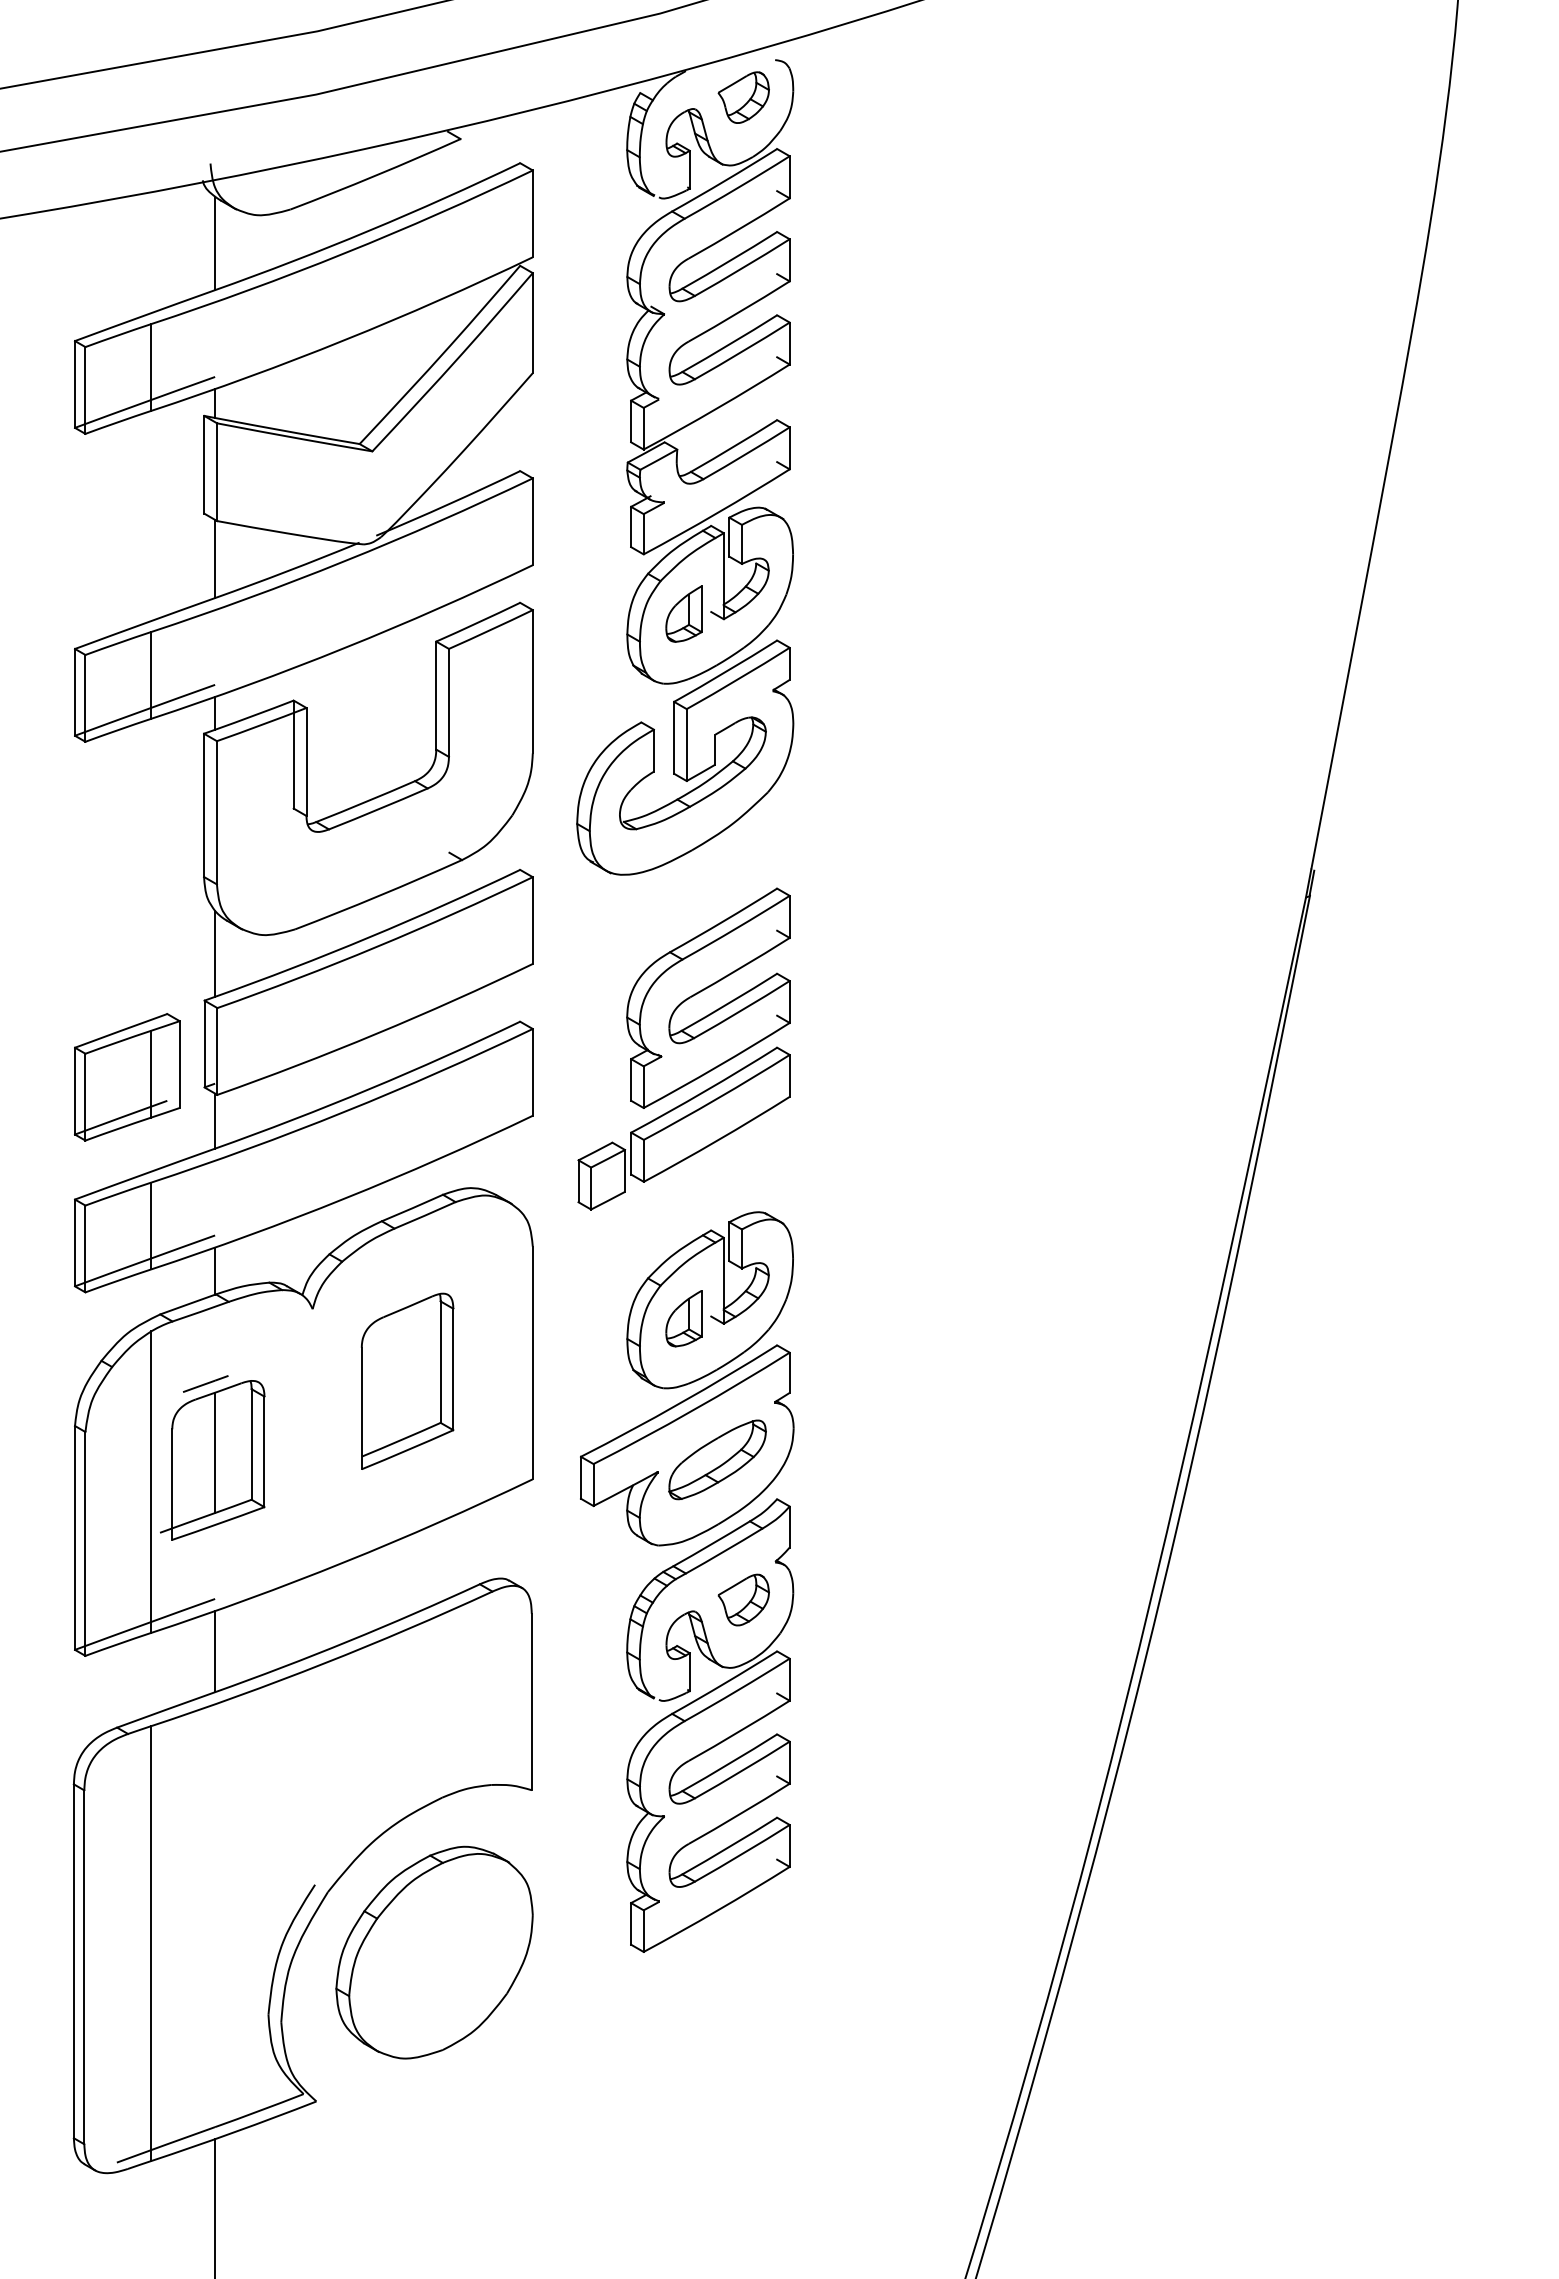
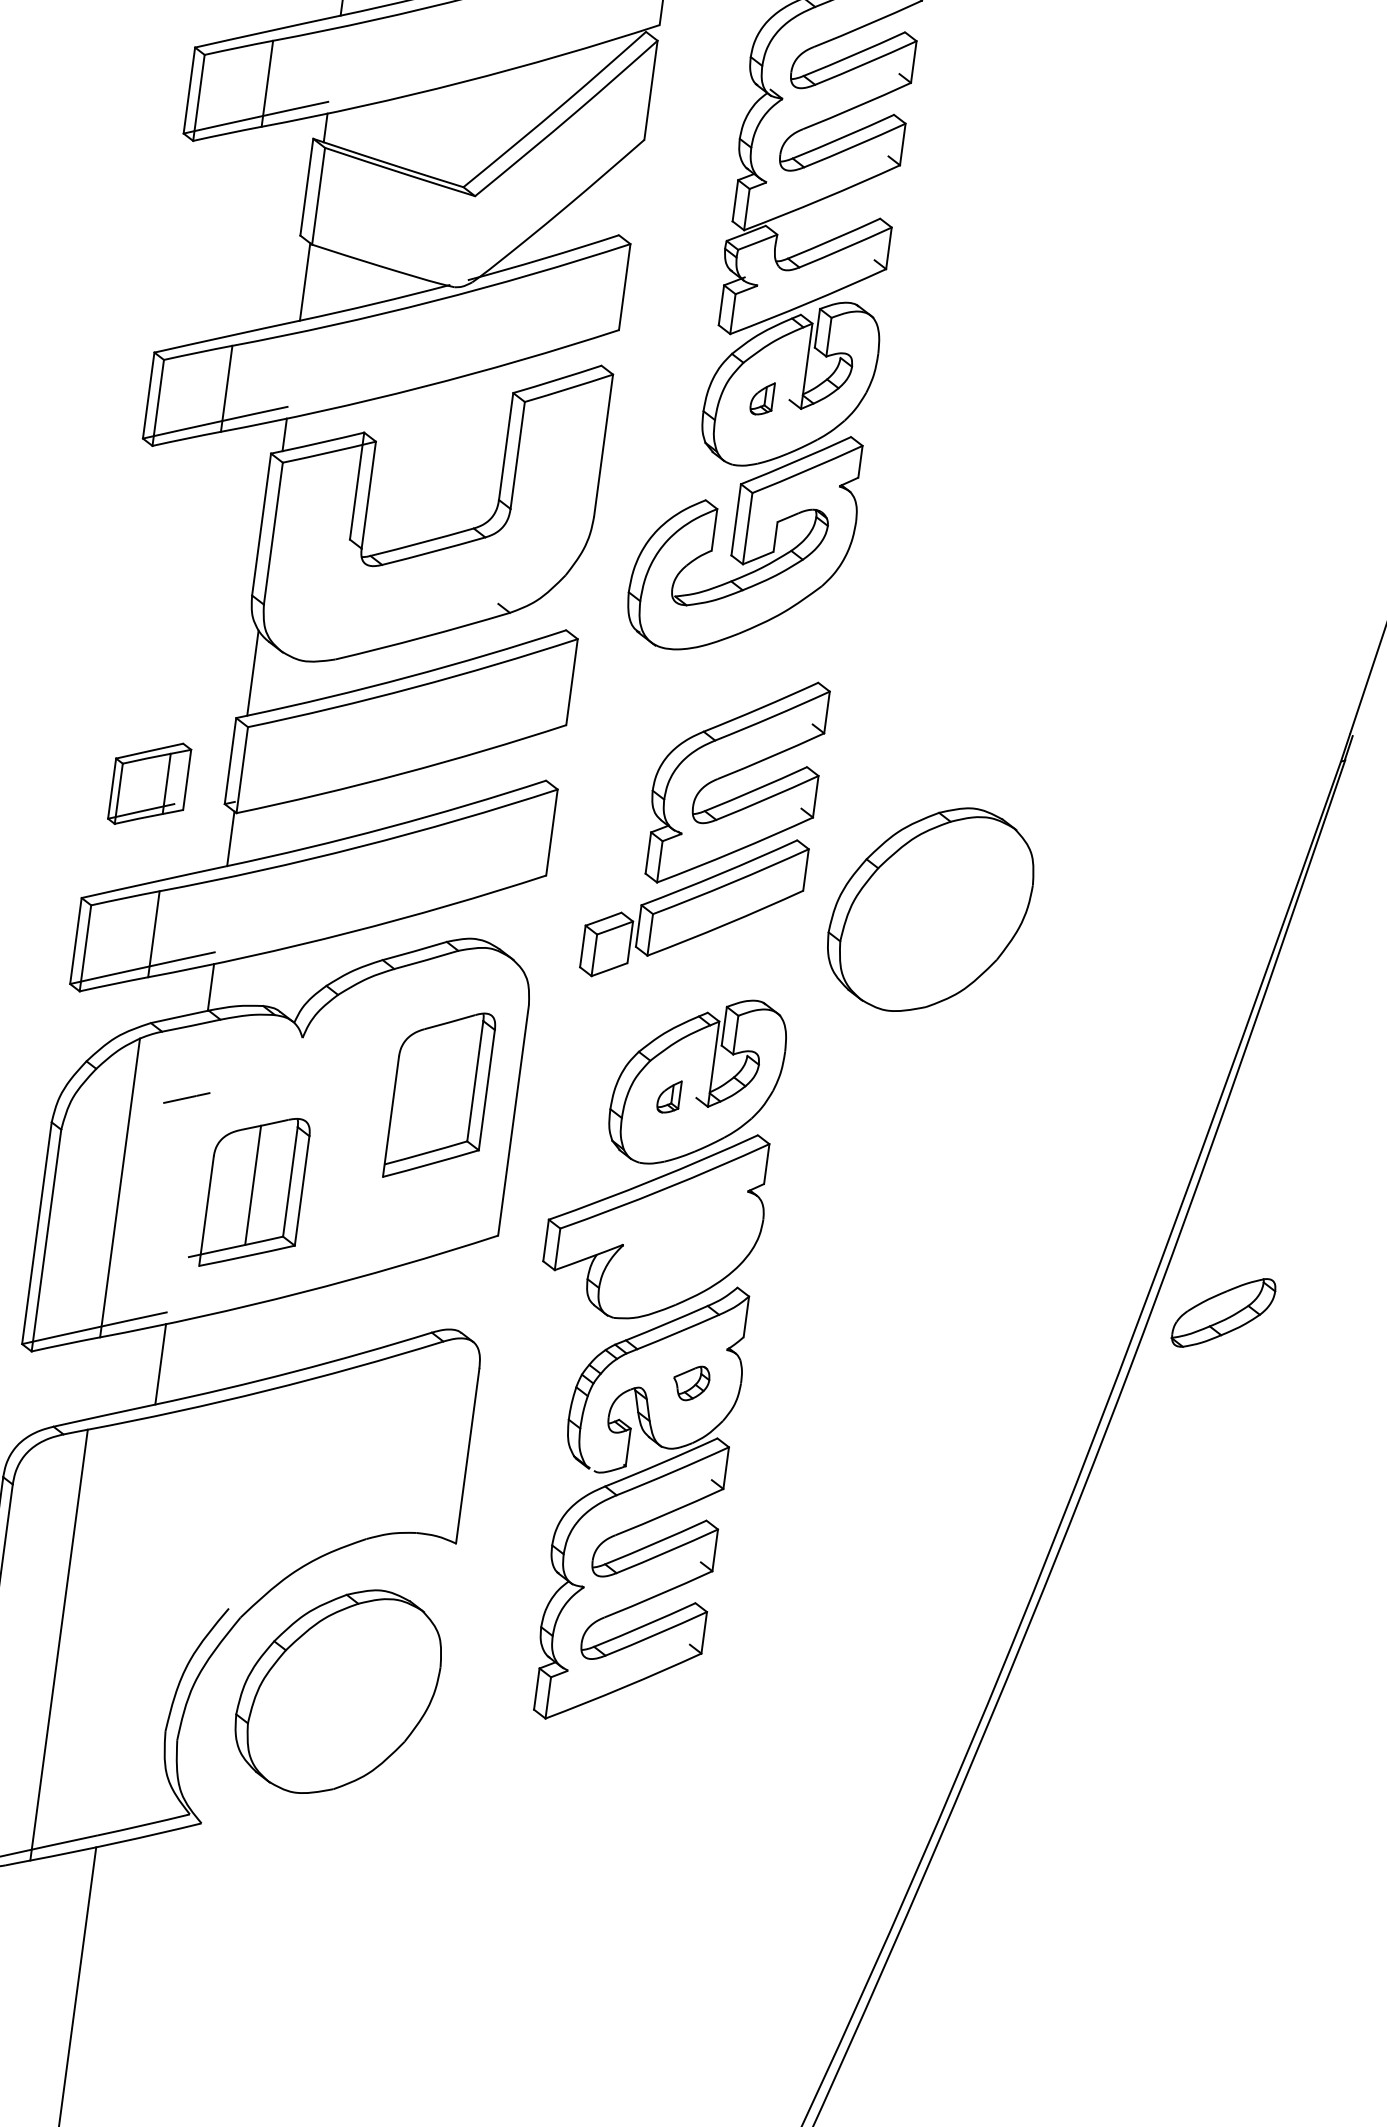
part: (683, 613) -> (761, 397), size x0.6
part: (127, 1077) -> (149, 784), size x0.7
part: (918, 1098) -> (930, 909), added
part: (683, 1318) -> (668, 1096), size x0.6
part: (407, 1380) -> (440, 1095), moved
part: (717, 1459) -> (1223, 1312), moved
part: (212, 1460) -> (249, 1192), moved
part: (743, 1599) -> (691, 1382), size x0.7

